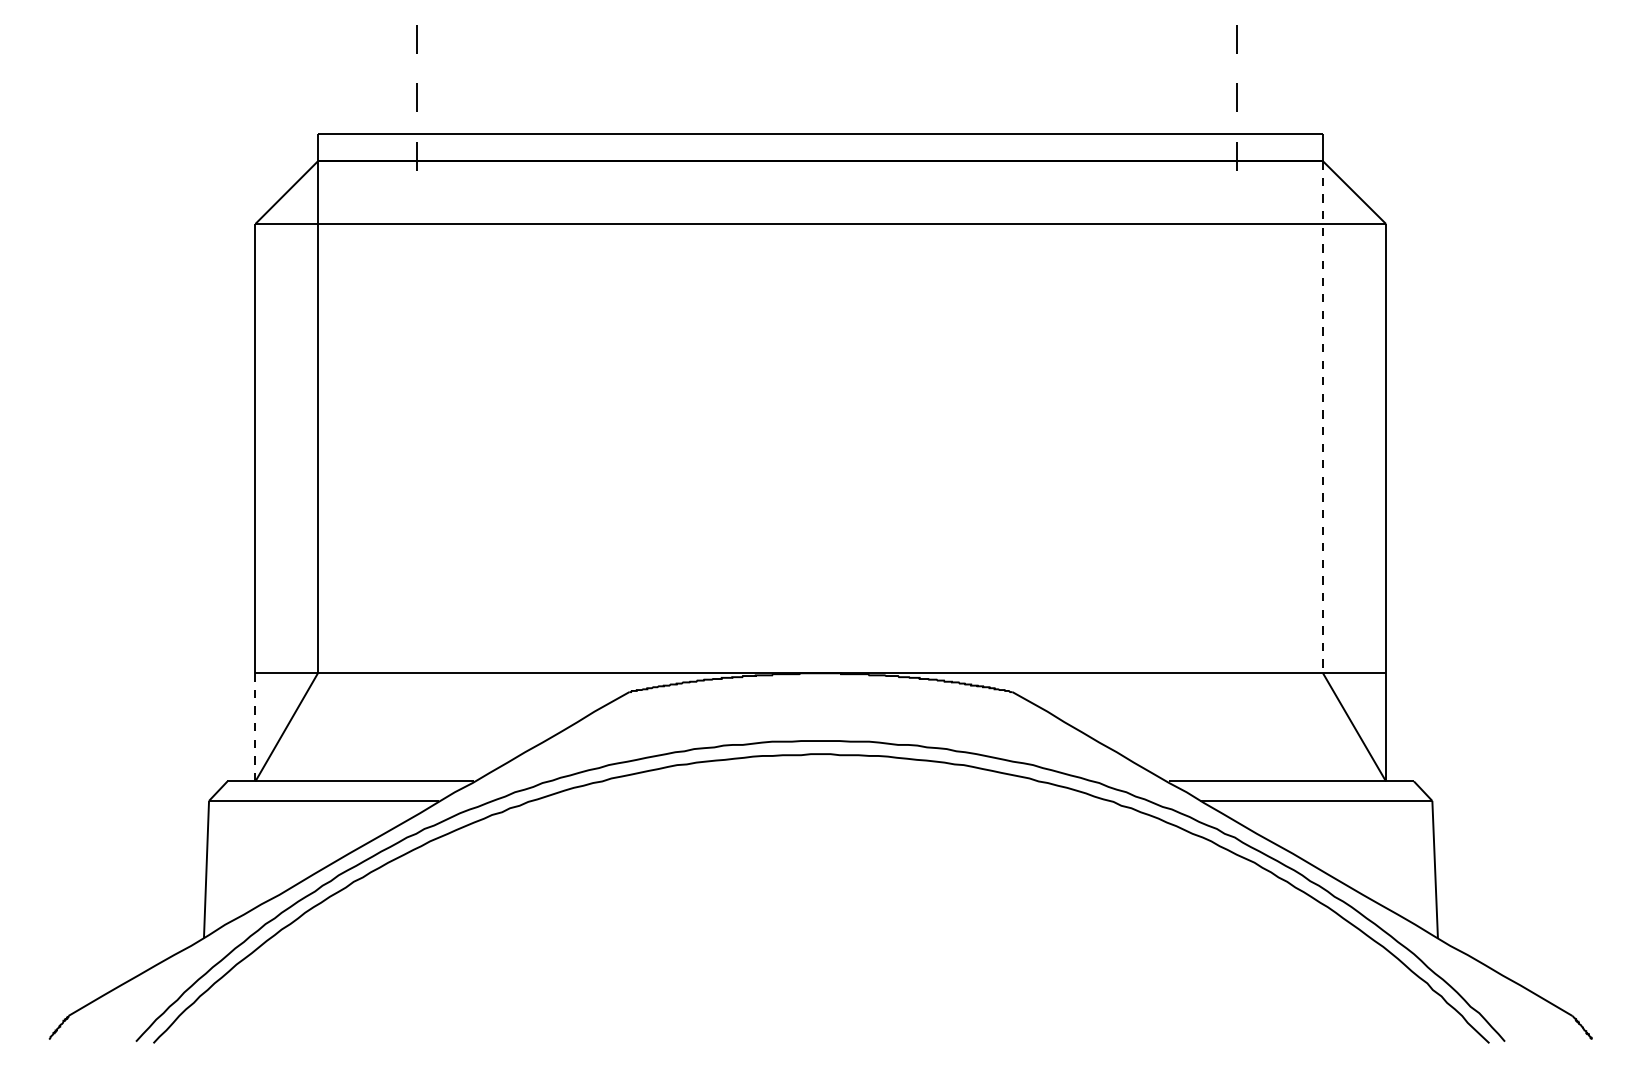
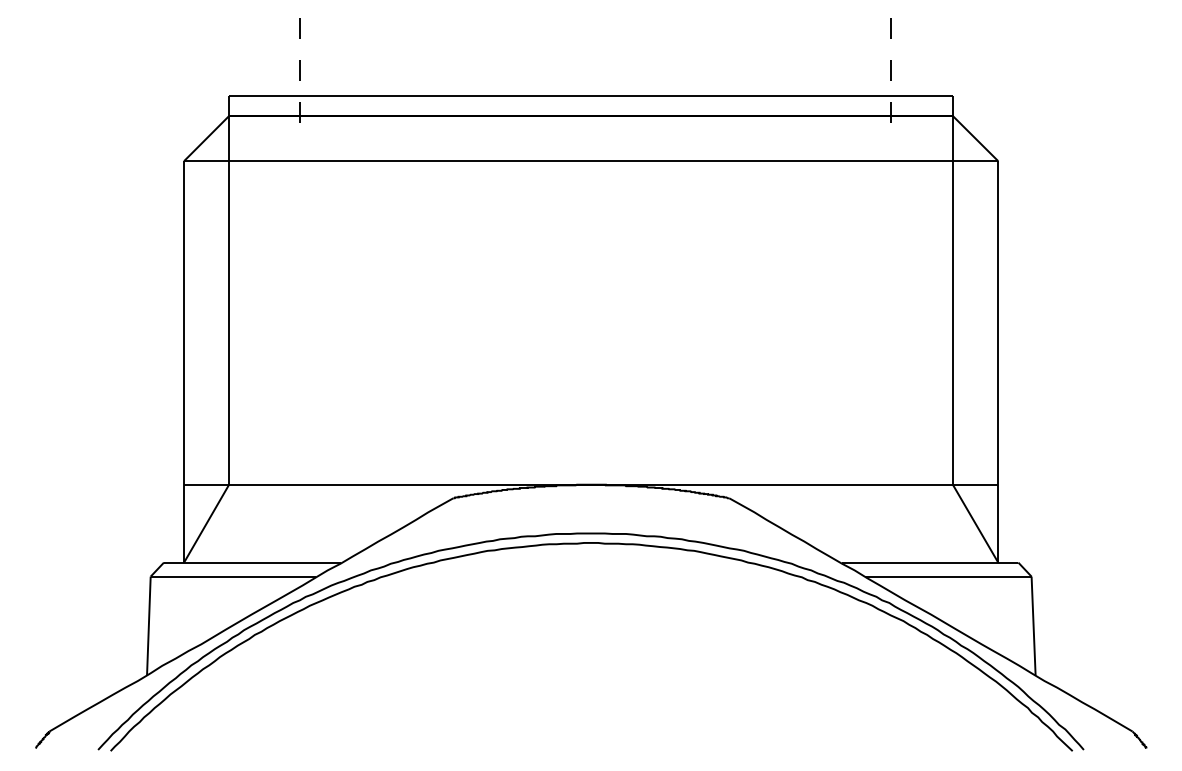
line: (1323, 417) -> (953, 300), dashed -> solid
line: (255, 727) -> (184, 523), dashed -> solid

